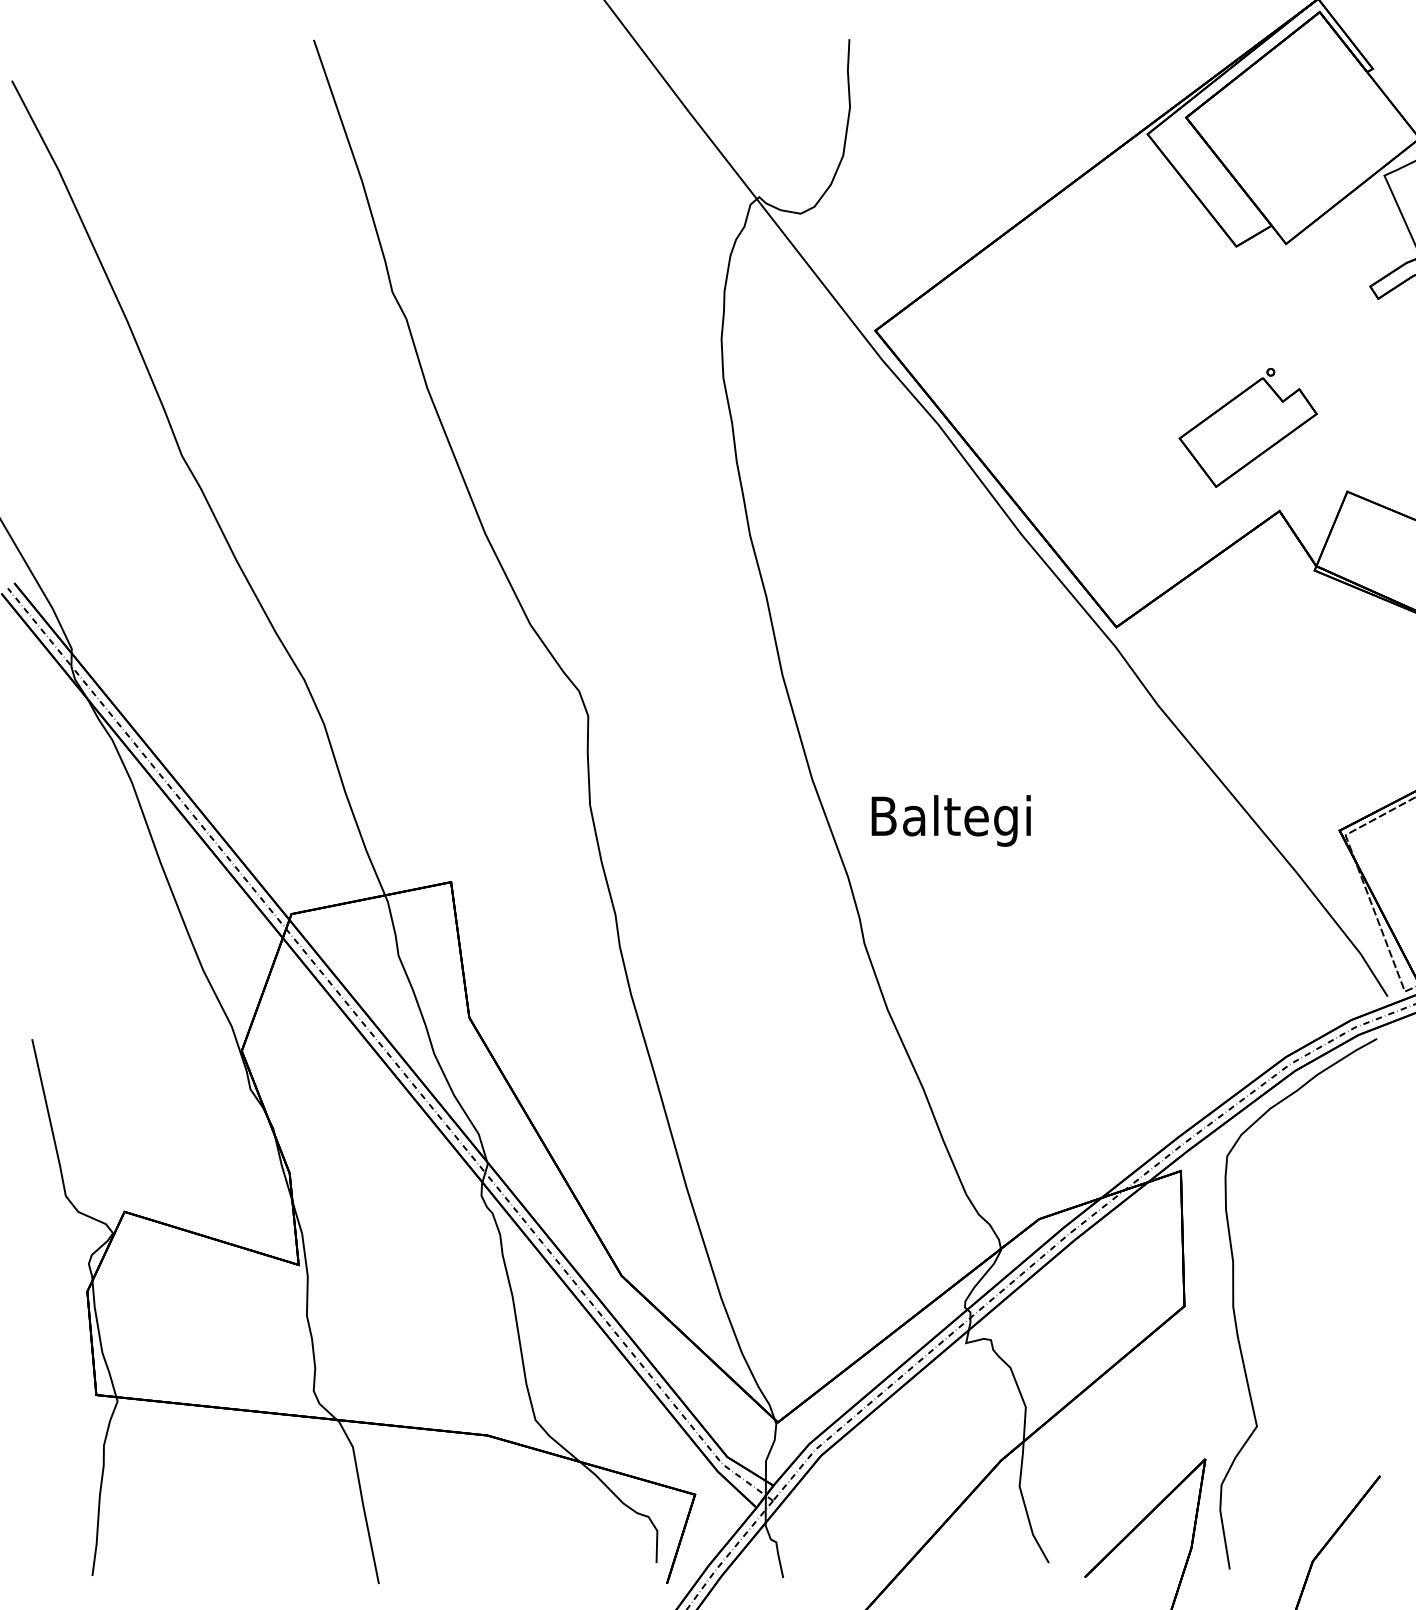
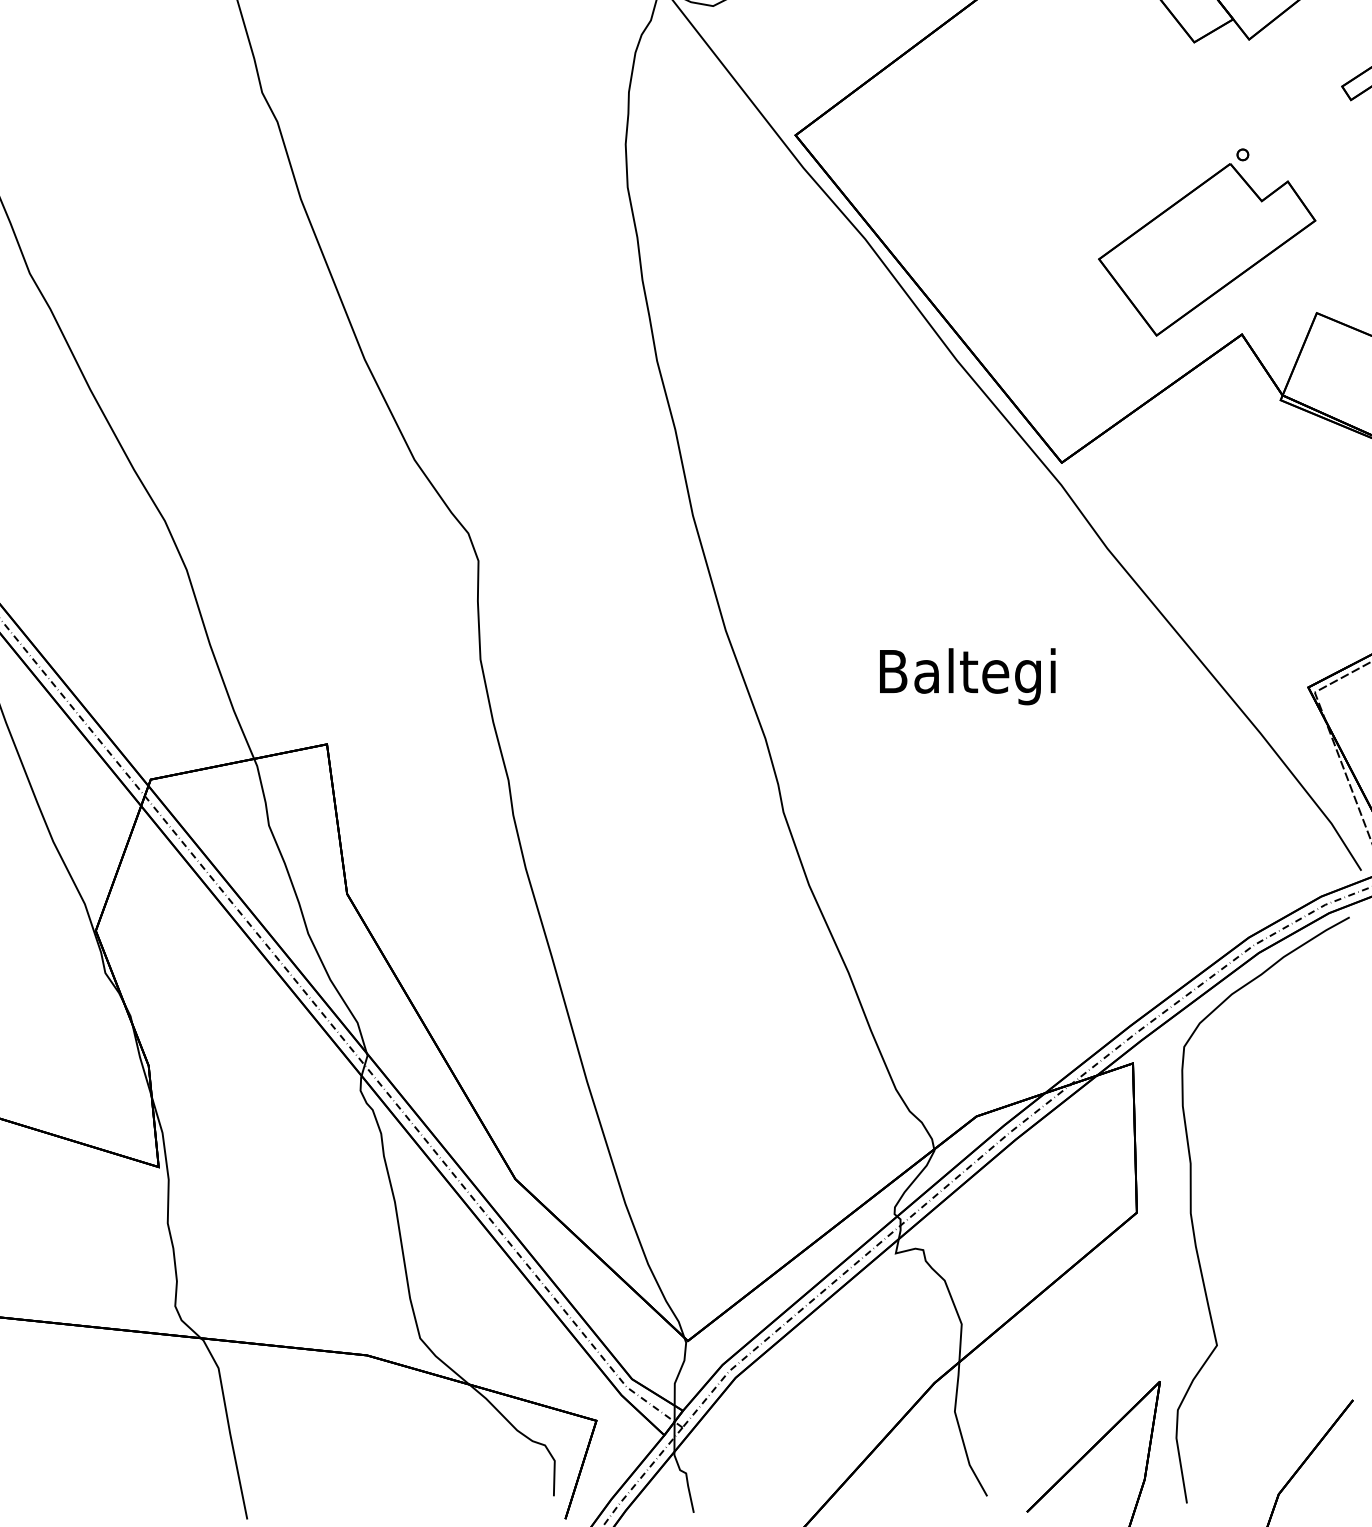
part: (1248, 427) -> (1207, 242), size x1.43
text: (950, 820) -> (966, 676), moved

